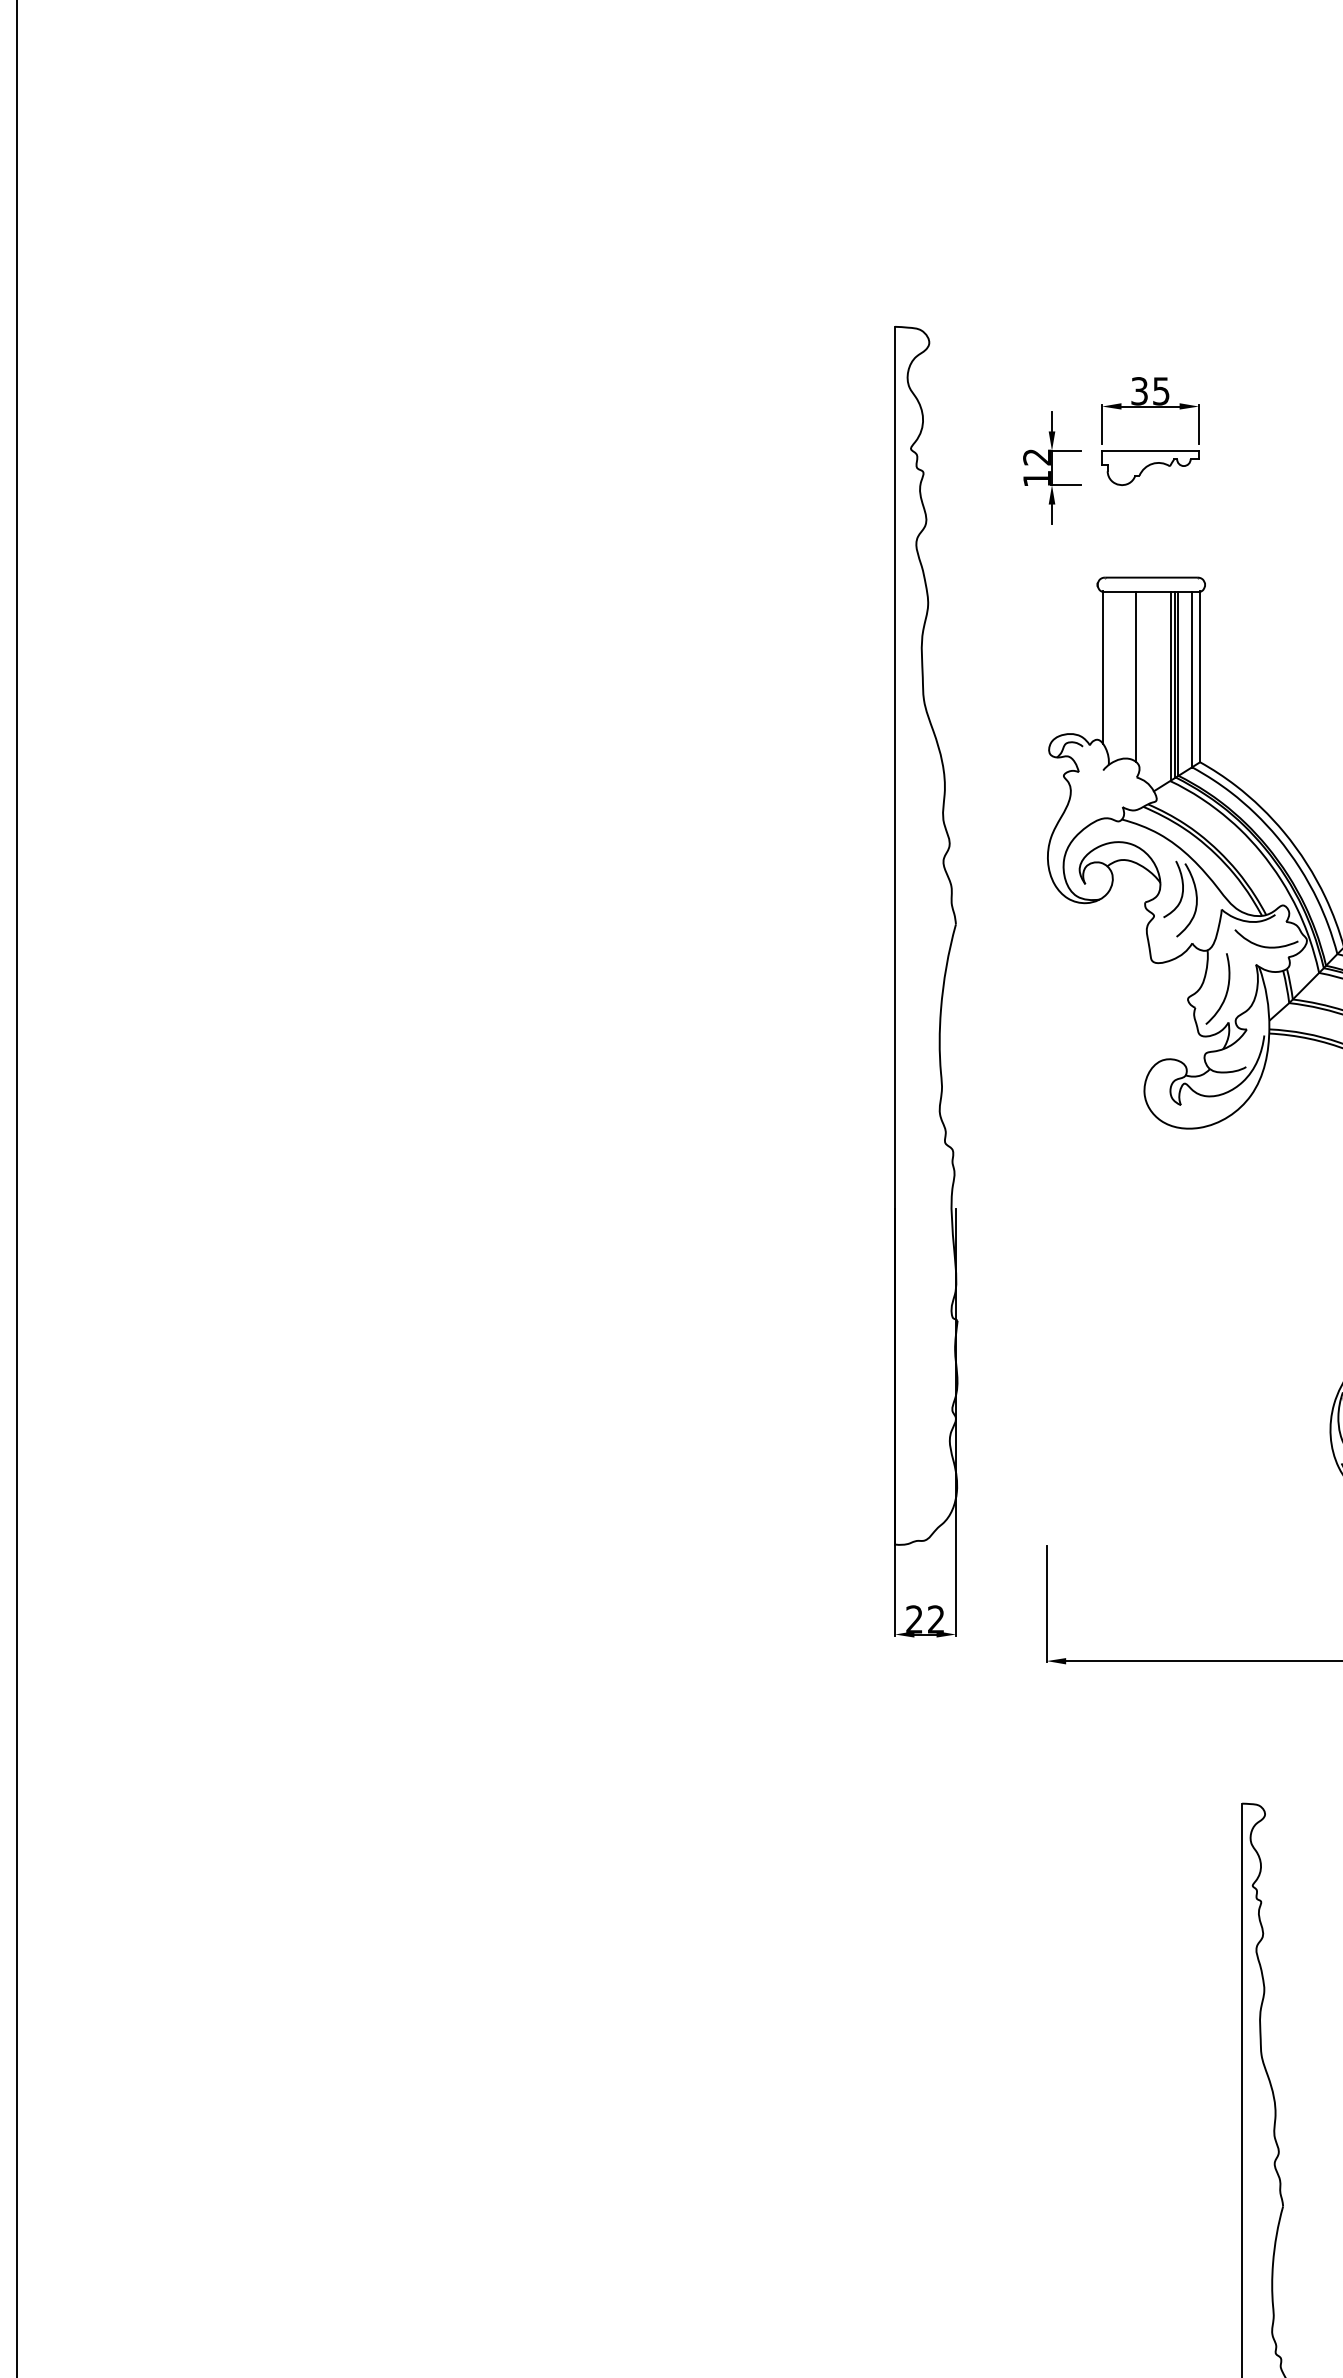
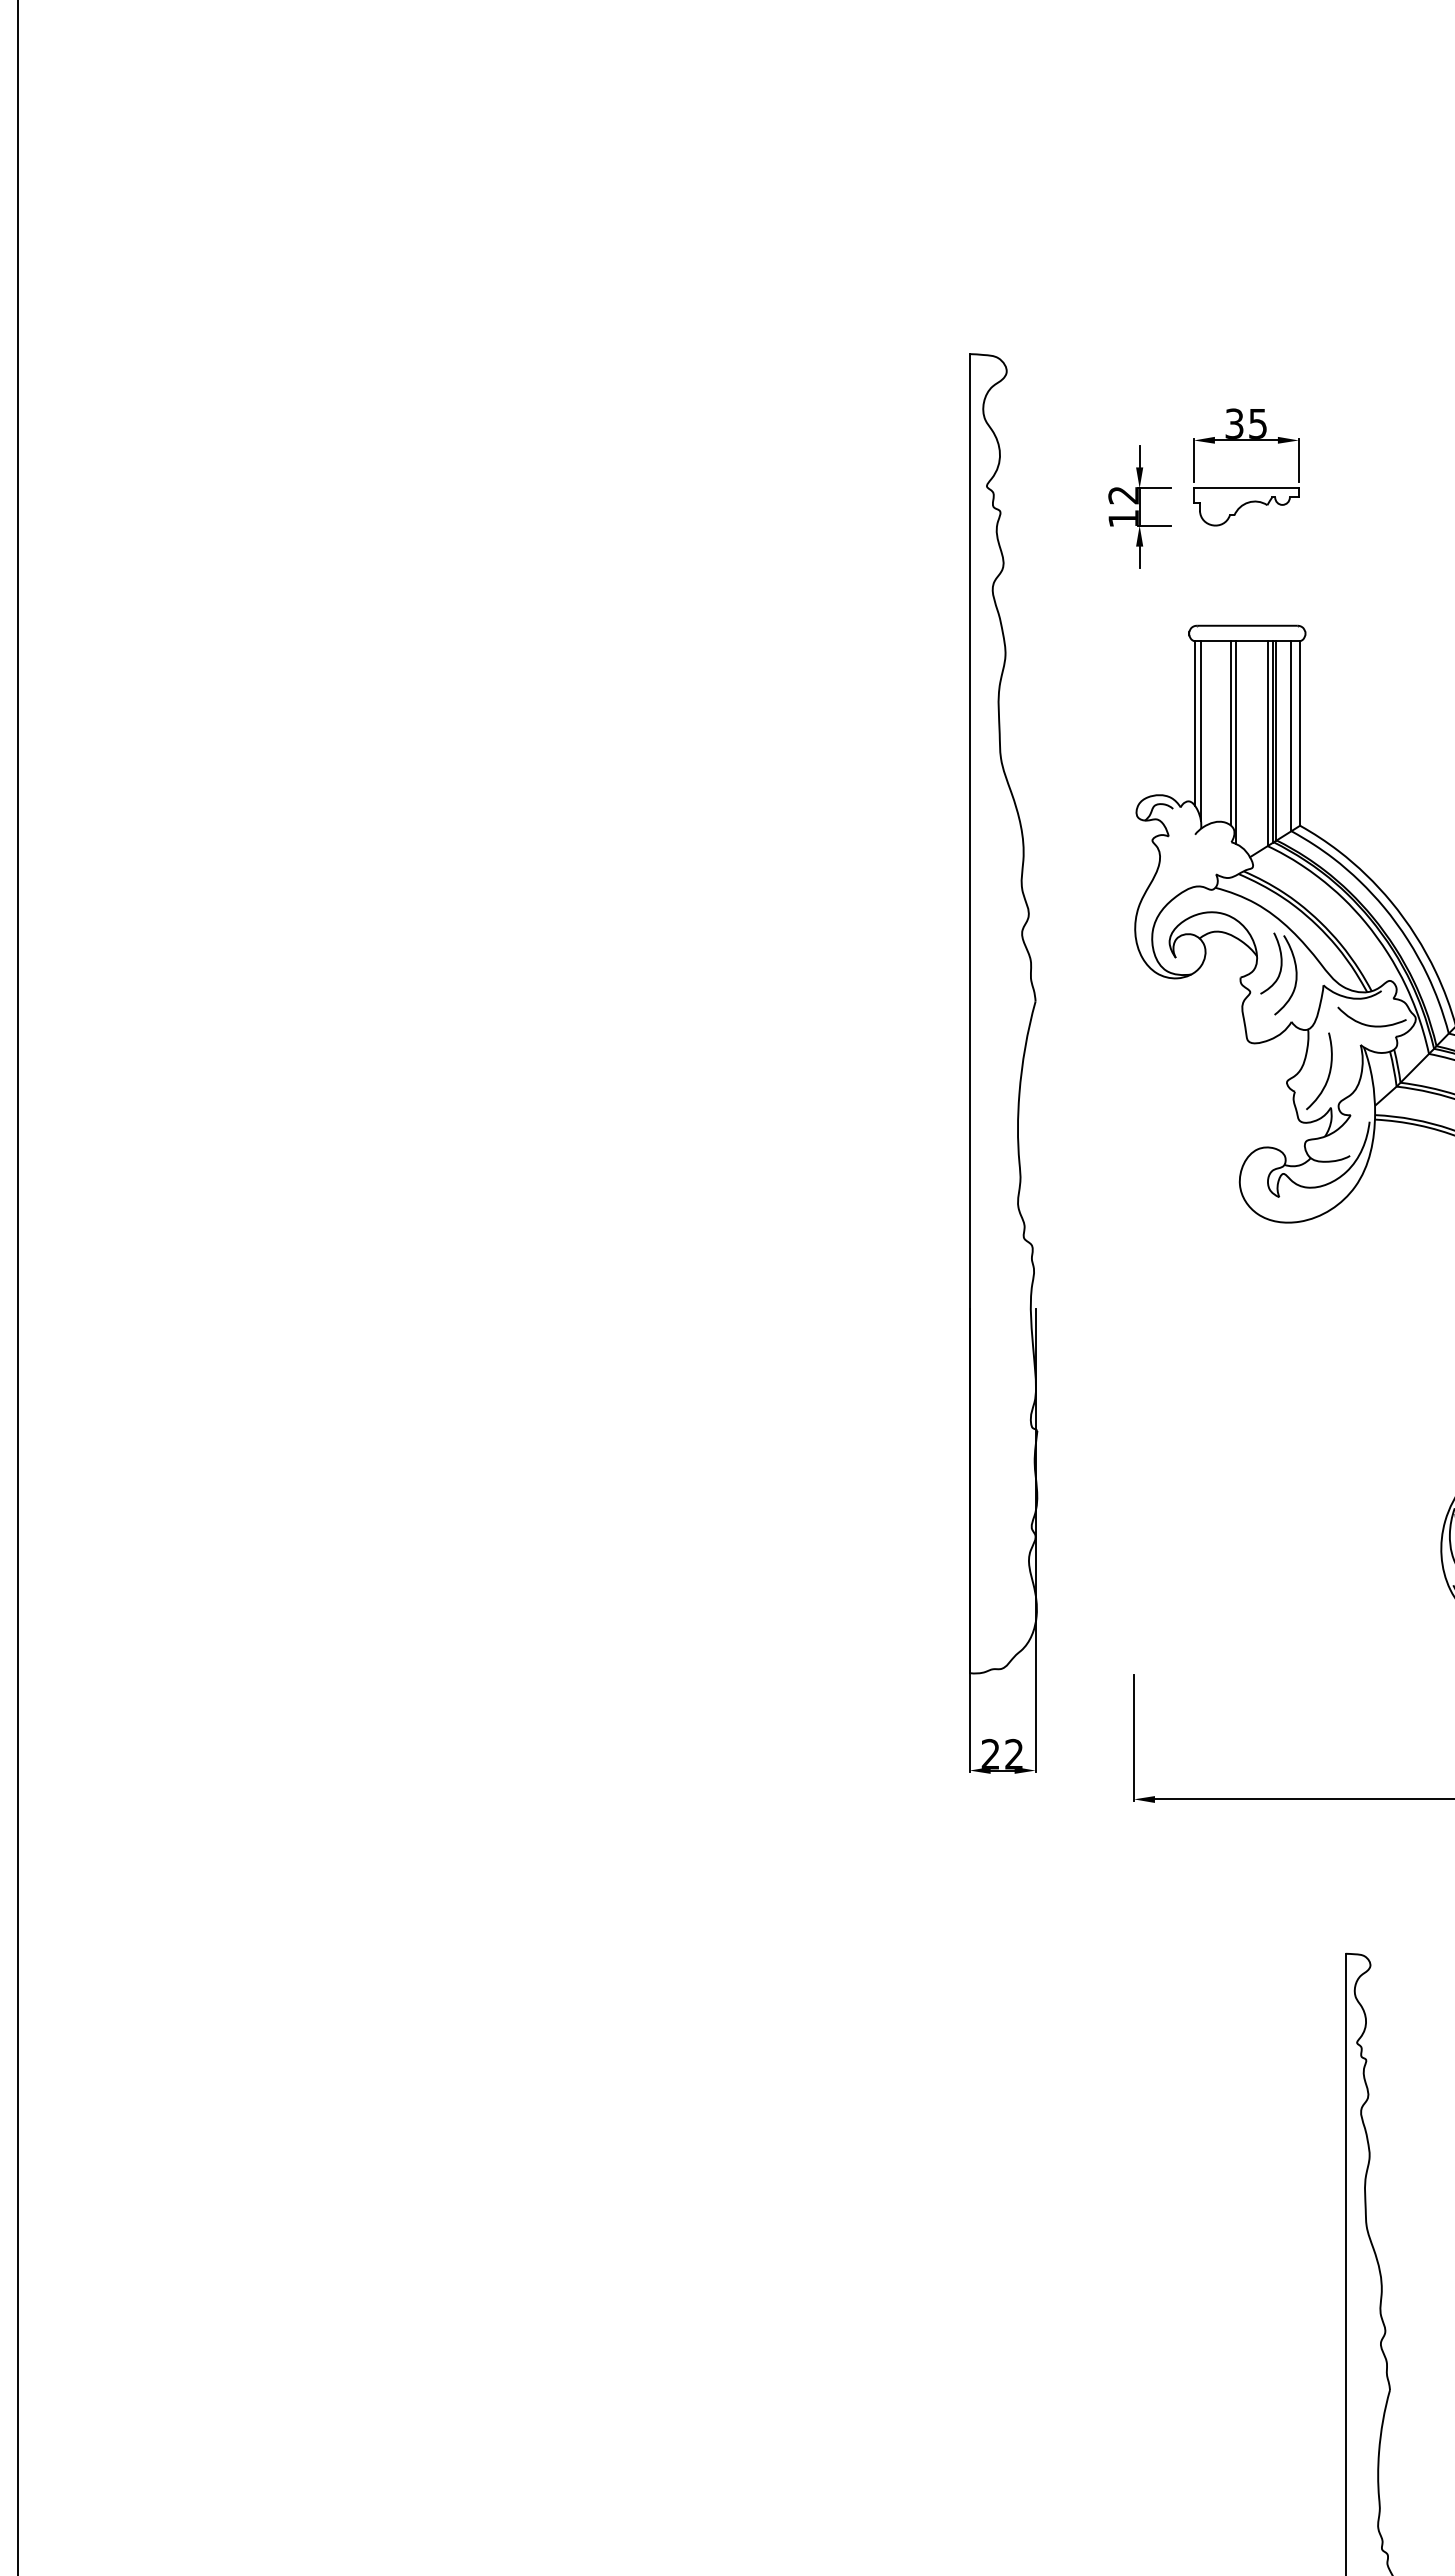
line: (1109, 674) -> (1201, 730), added
line: (1140, 685) -> (1235, 742), added

